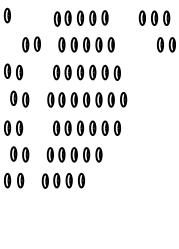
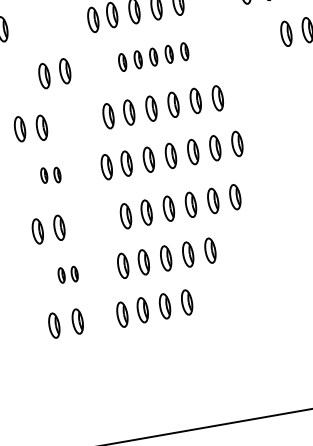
part: (86, 44) -> (153, 56), size x0.7
part: (19, 98) -> (50, 174), size x0.6
part: (19, 154) -> (67, 274), size x0.6

